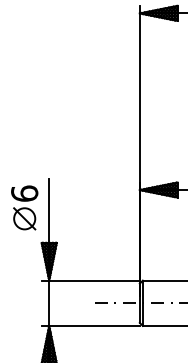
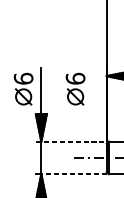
part: (96, 207) -> (75, 88), added
line: (91, 280) -> (71, 141), solid -> dashed
line: (94, 325) -> (74, 173), solid -> dashed

